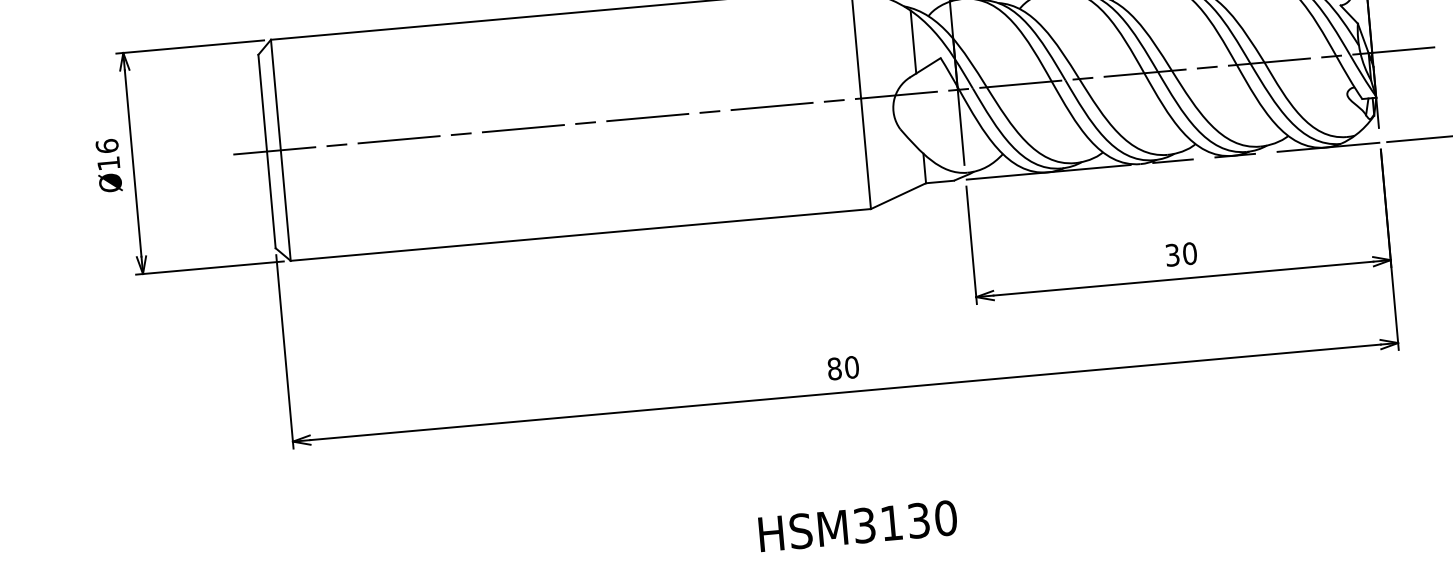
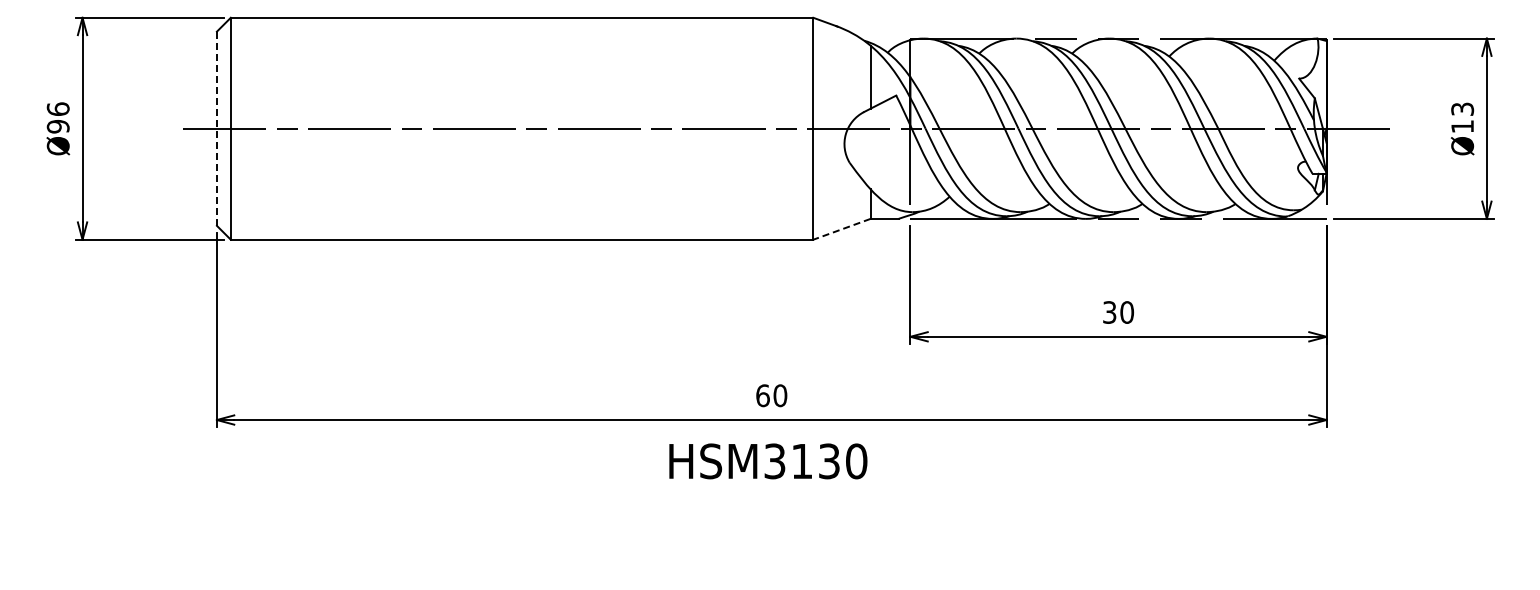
line: (266, 152) -> (216, 129), solid -> dashed
text: (108, 163) -> (57, 126), Ø16 -> Ø96
line: (898, 196) -> (841, 229), solid -> dashed
text: (834, 368) -> (762, 395), 80 -> 60
text: (858, 526) -> (768, 461), moved

